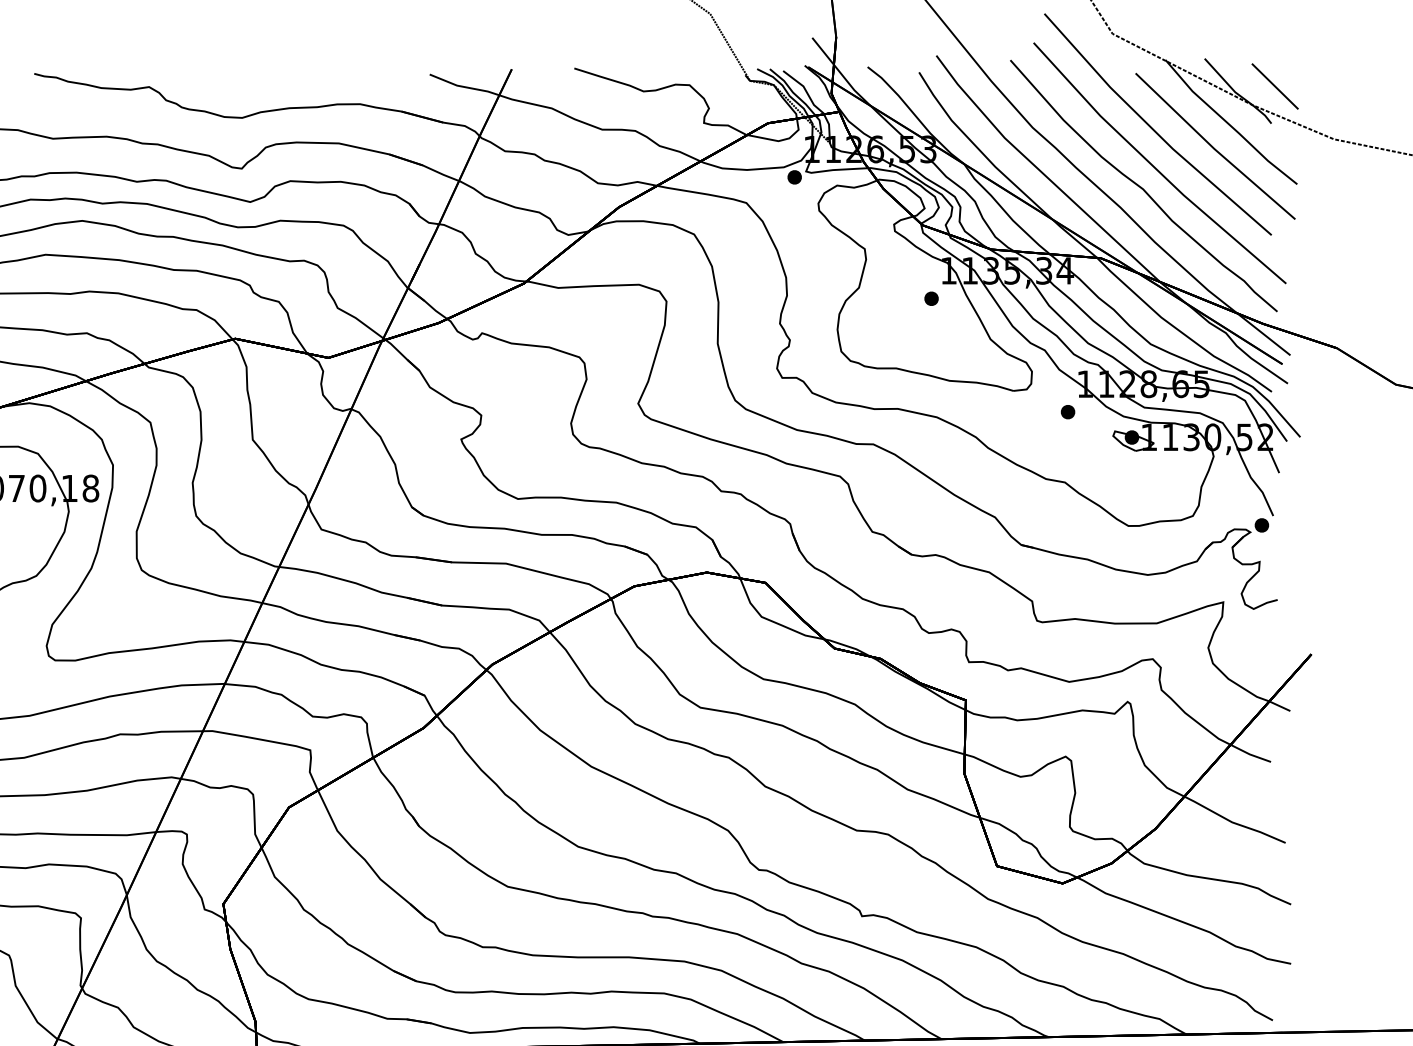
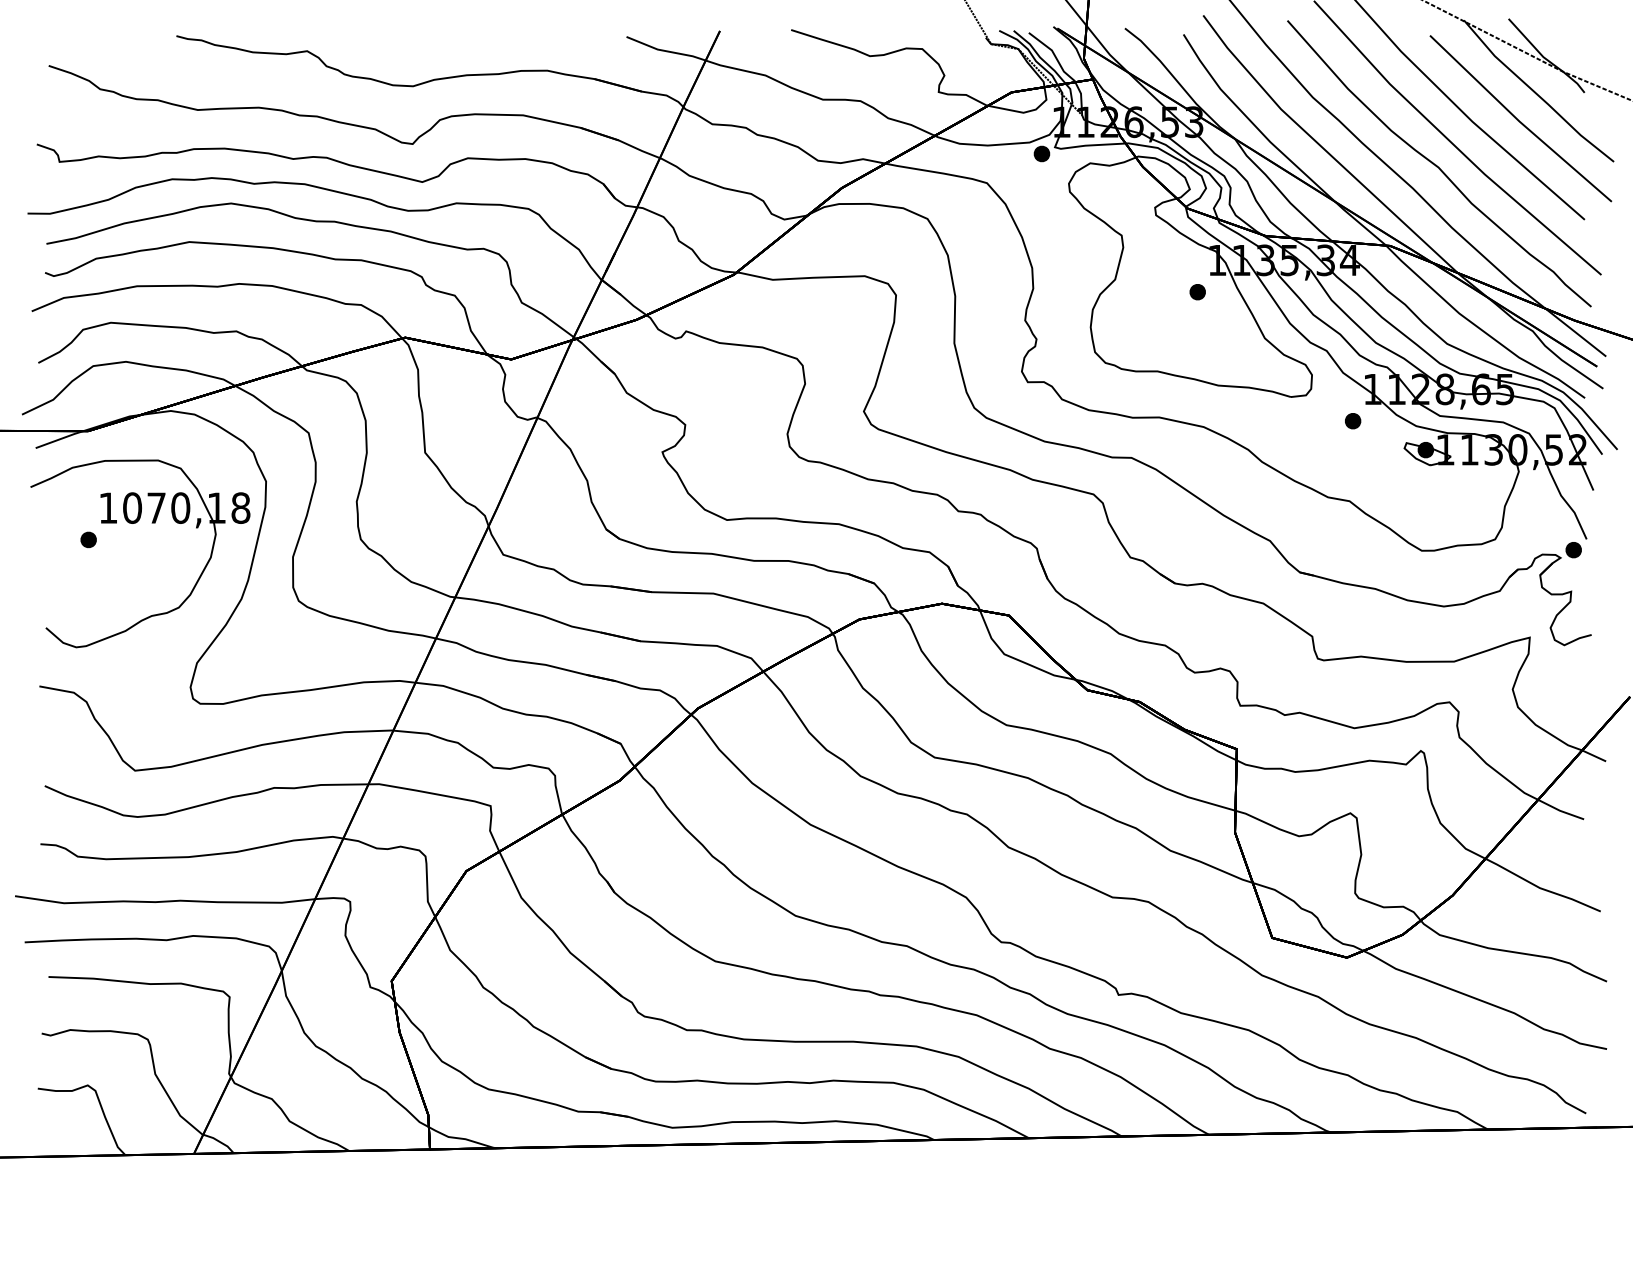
line: (1274, 86) -> (1588, 50), removed

